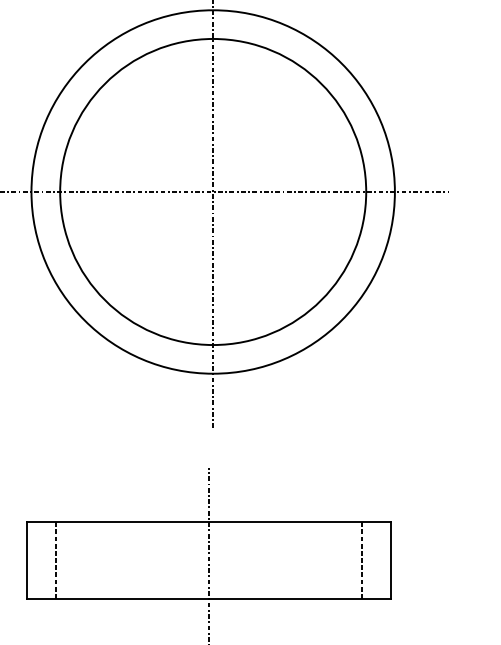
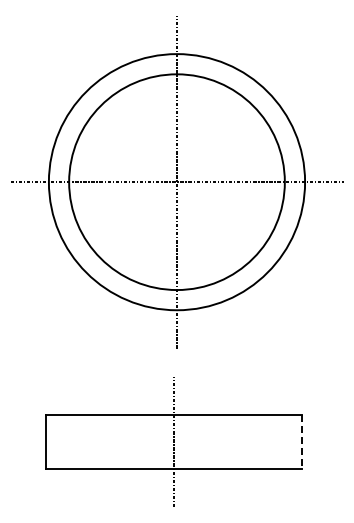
line: (56, 559) -> (66, 441), removed
line: (361, 559) -> (281, 441), removed
line: (391, 559) -> (302, 441), solid -> dashed

